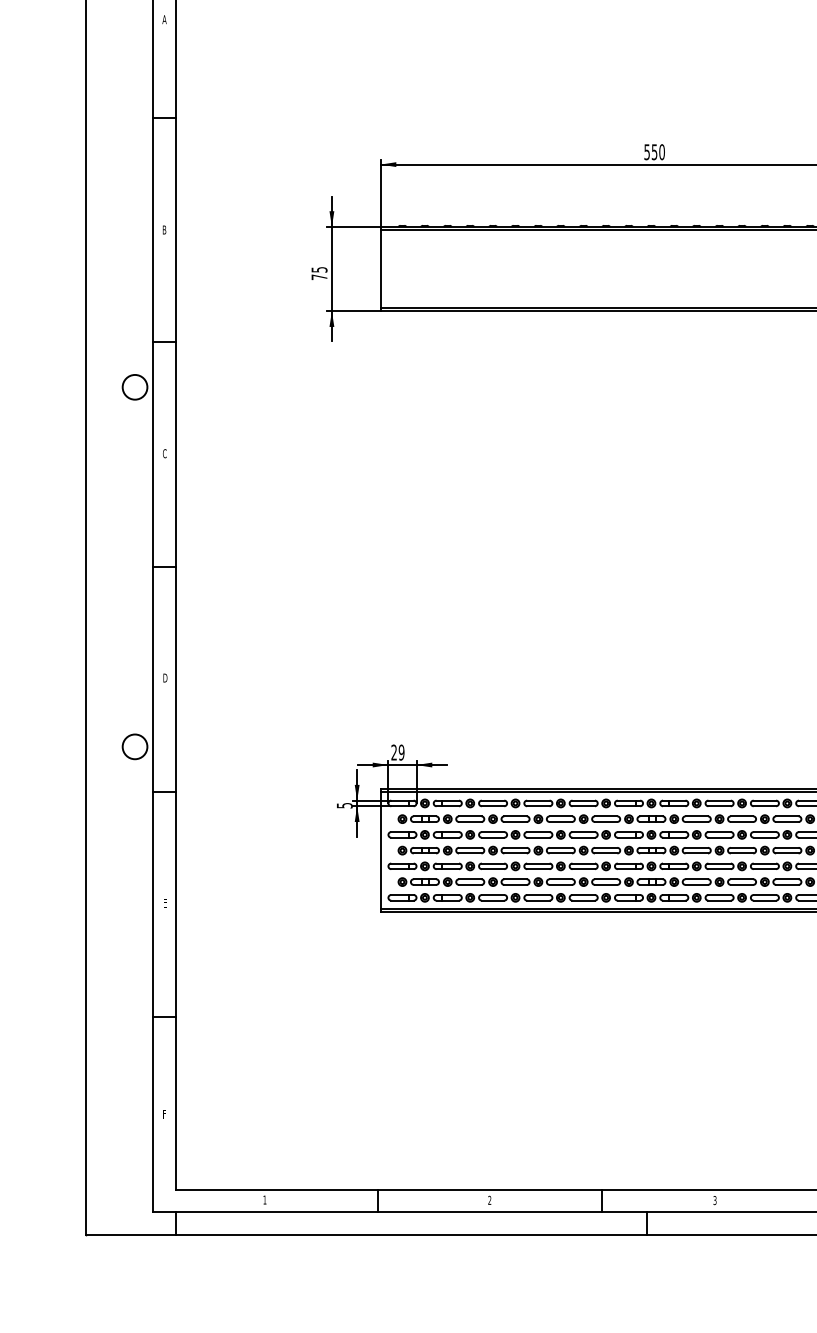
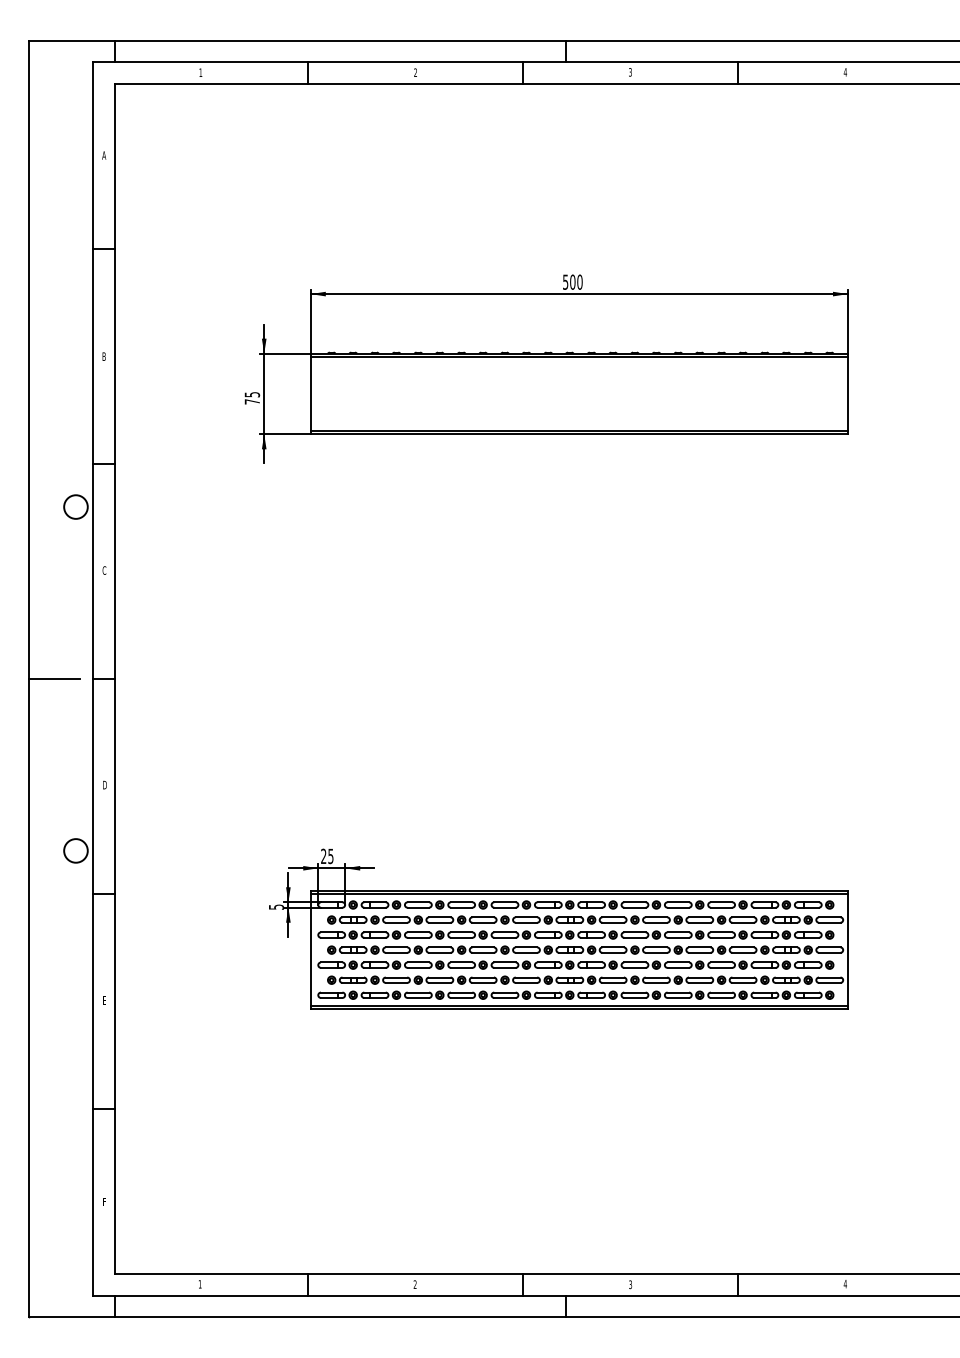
text: (654, 151) -> (572, 281), 550 -> 500
line: (112, 567) -> (54, 679), added
text: (401, 751) -> (330, 855), 29 -> 25

